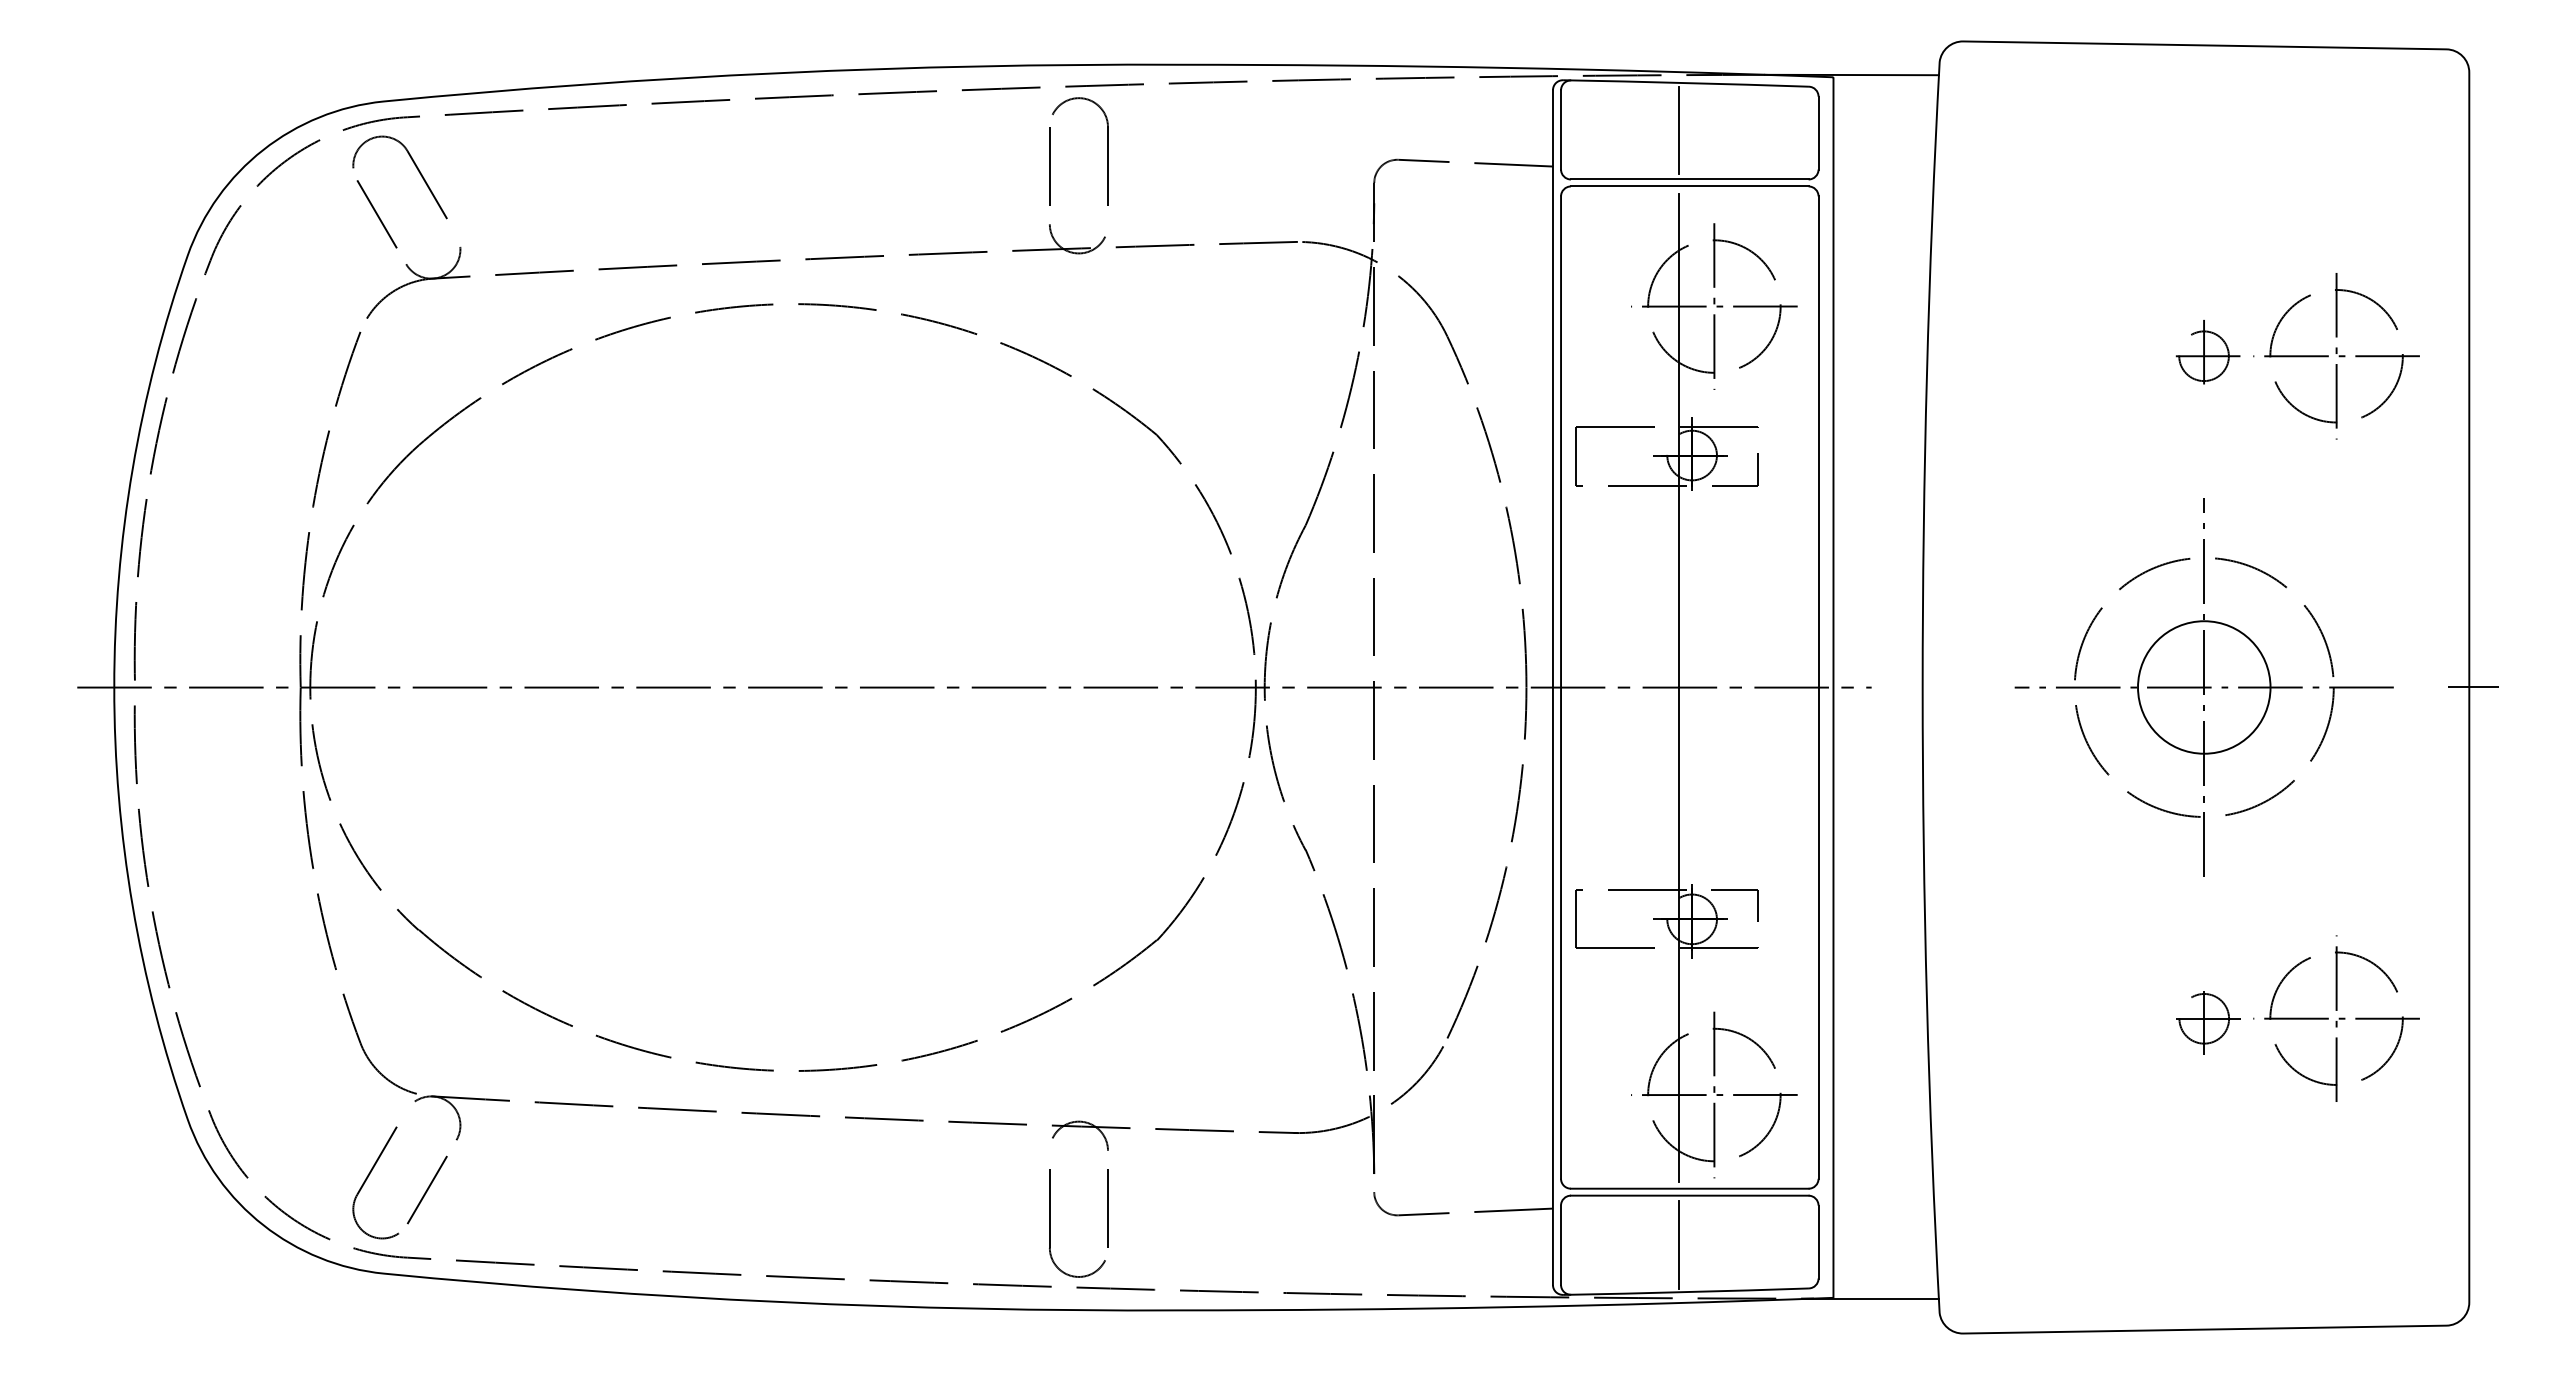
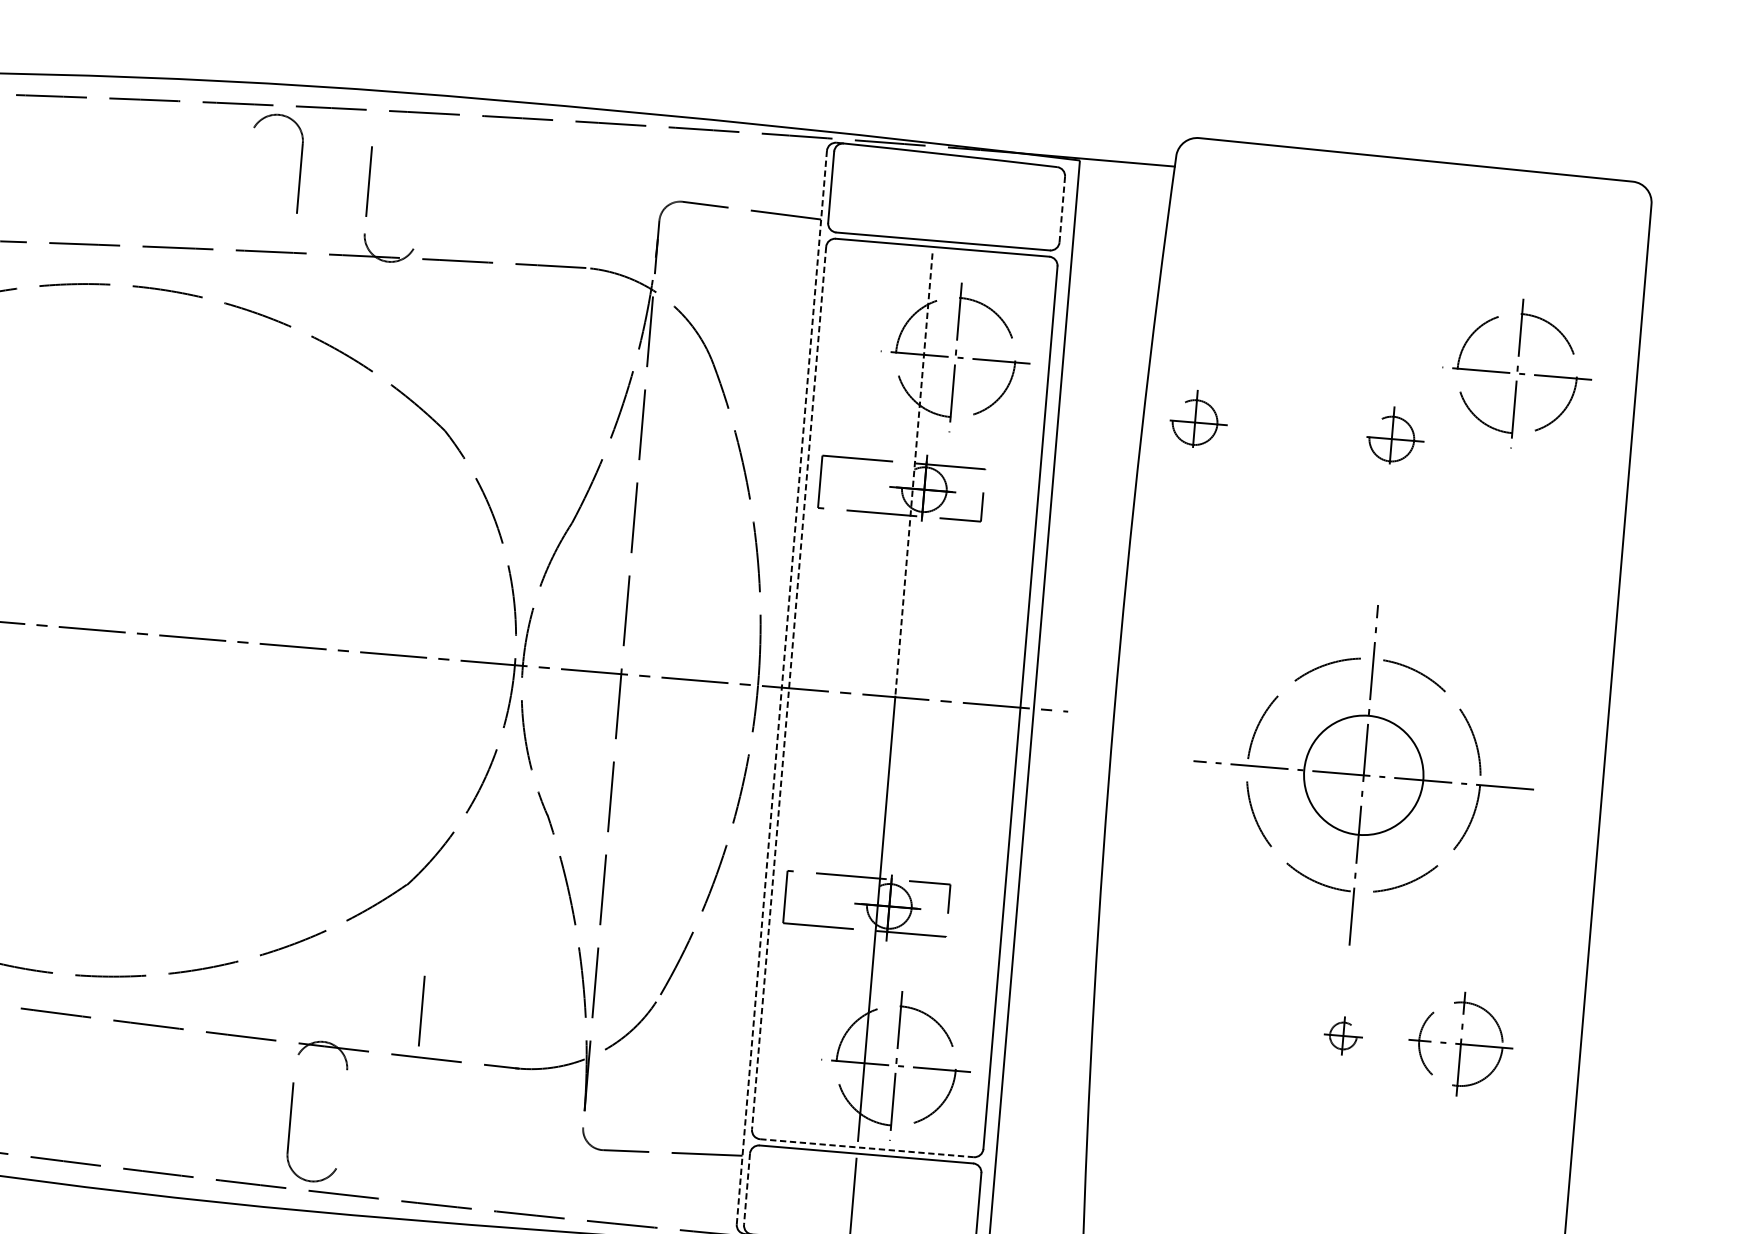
line: (1679, 129) -> (937, 195), removed
line: (1818, 132) -> (1062, 208), solid -> dashed
part: (1107, 151) -> (300, 164), moved
part: (1988, 352) -> (1198, 419), added
part: (2336, 356) -> (1517, 373), moved
line: (1679, 441) -> (914, 476), solid -> dashed
line: (1552, 687) -> (781, 687), solid -> dashed
part: (2203, 687) -> (1363, 775), moved
line: (2473, 687) -> (1608, 757), removed
line: (1561, 688) -> (789, 689), solid -> dashed
part: (2336, 1018) -> (1460, 1044), size x0.7
part: (2208, 1022) -> (1345, 1038), size x0.6
line: (1689, 1188) -> (866, 1147), solid -> dashed
line: (1107, 1208) -> (421, 1011), moved
line: (1561, 1245) -> (747, 1189), solid -> dashed

